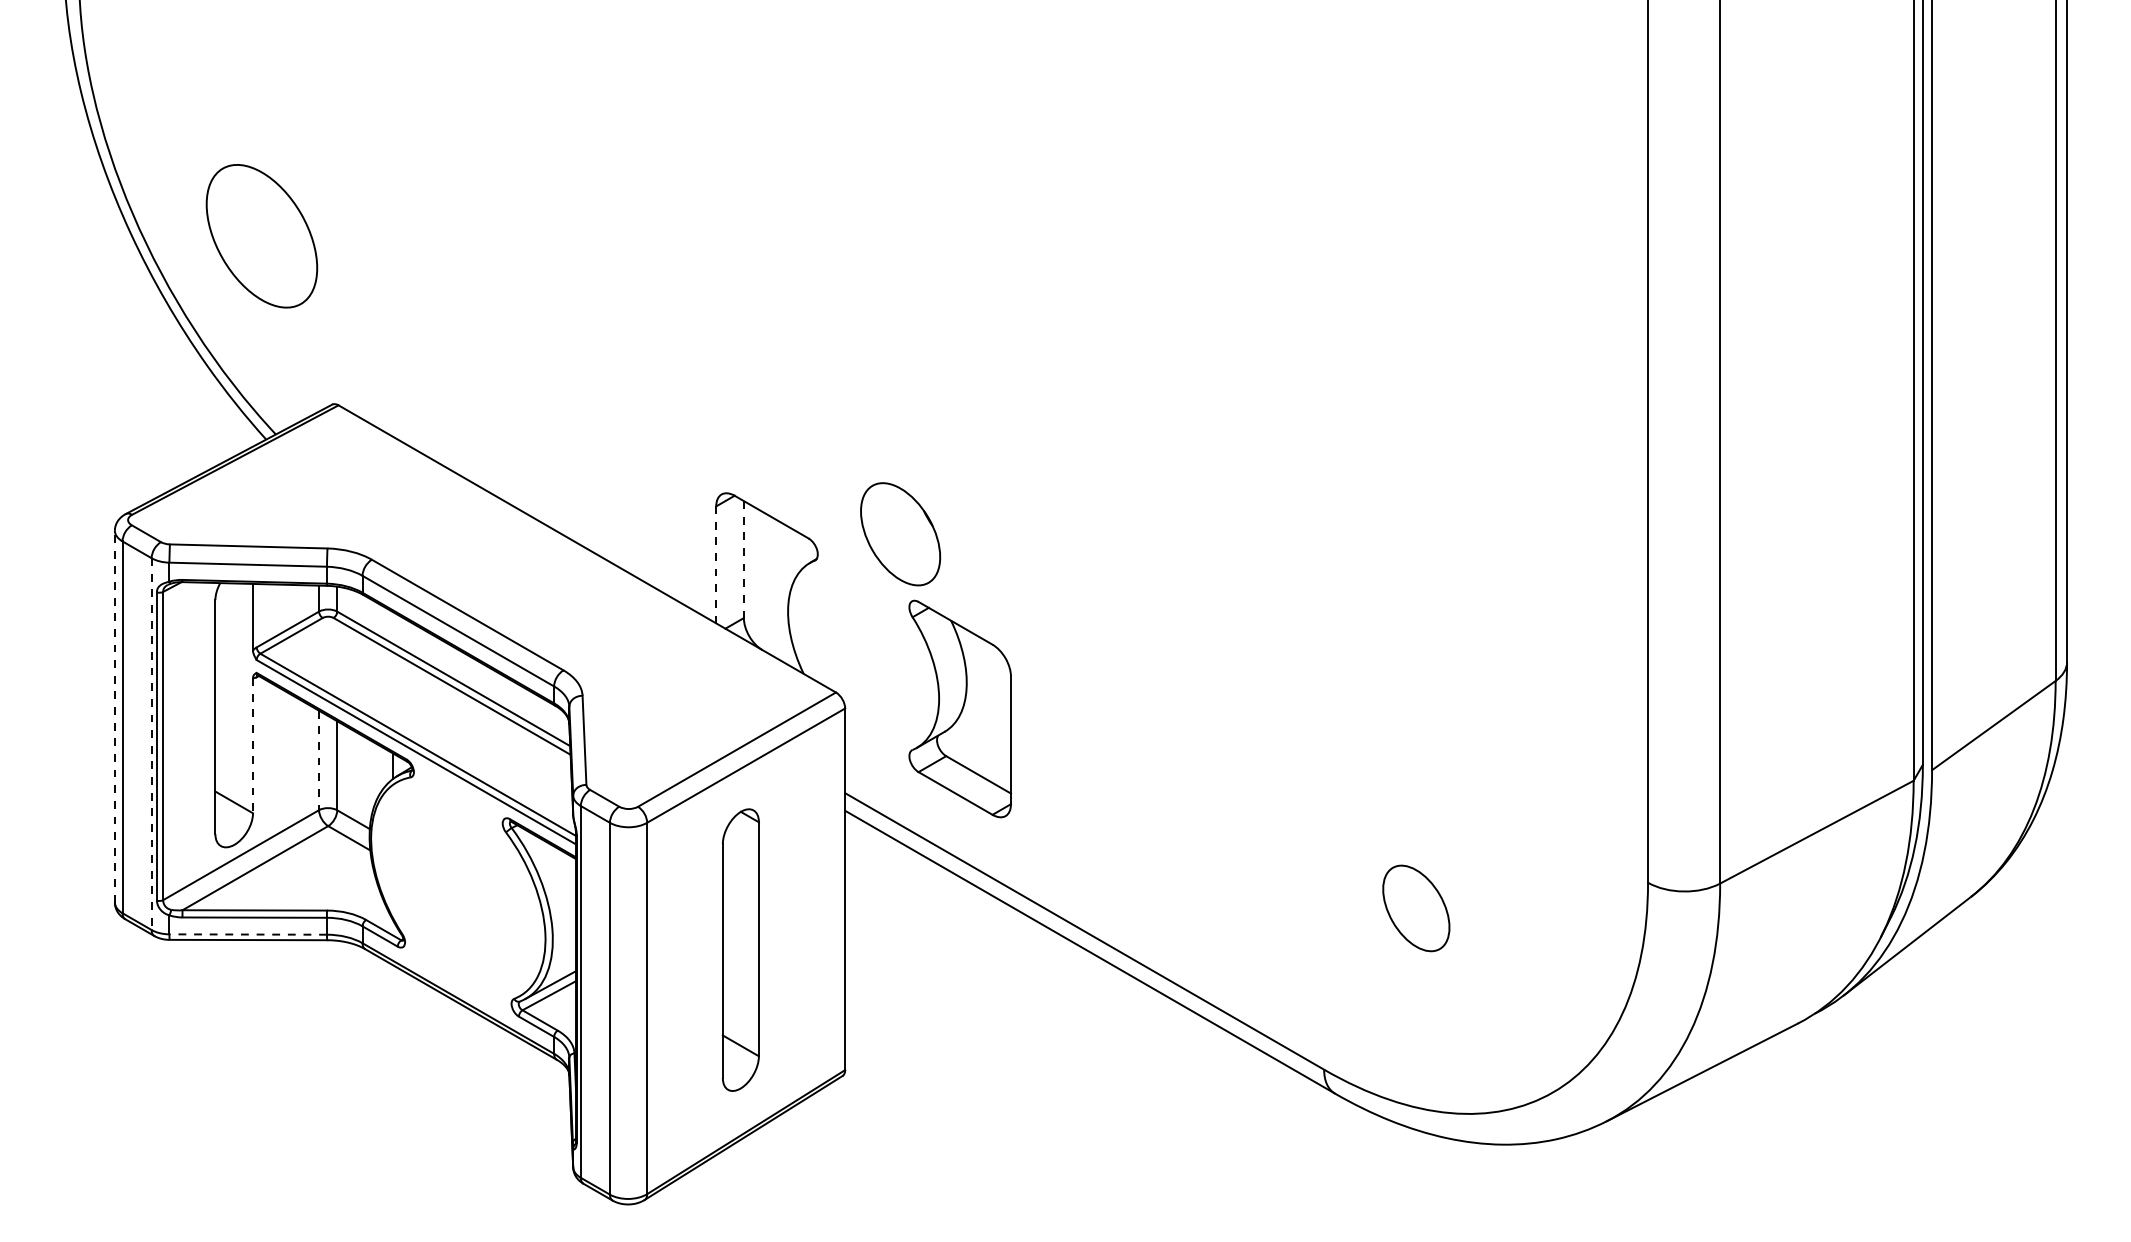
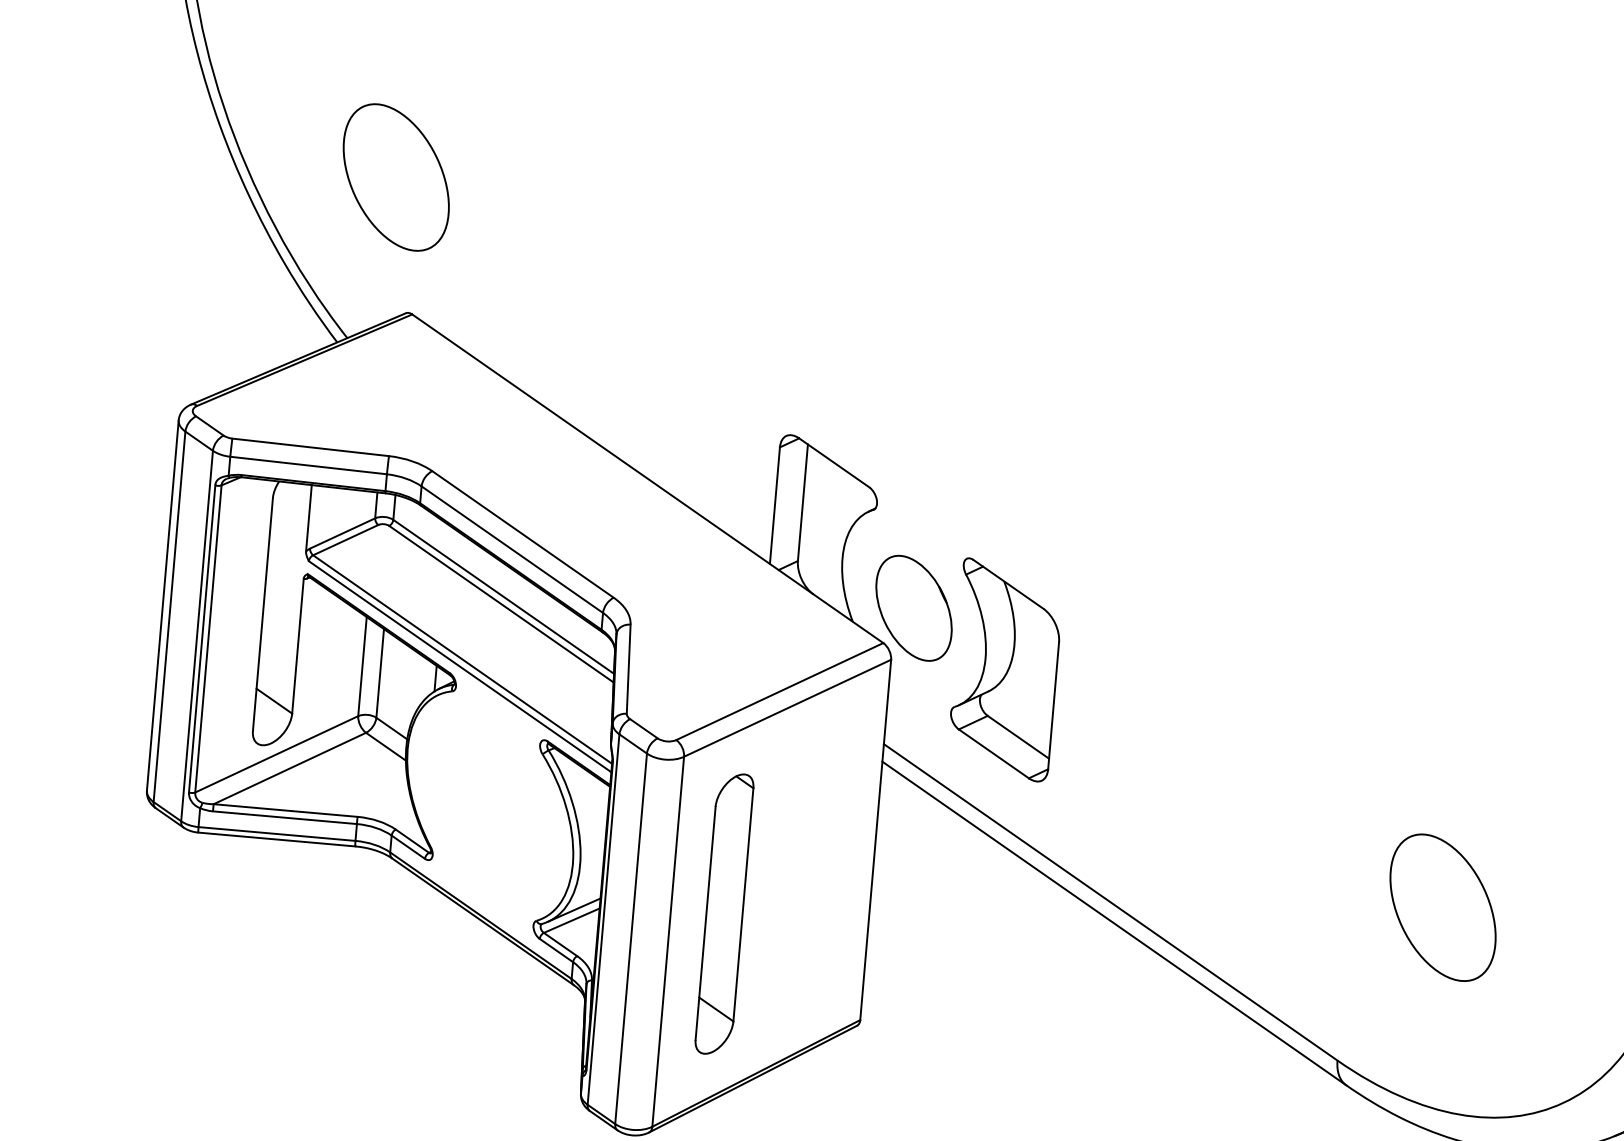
part: (261, 236) -> (395, 177), moved
part: (900, 534) -> (913, 608), moved
line: (743, 560) -> (802, 503), dashed -> solid
line: (716, 564) -> (775, 505), dashed -> solid
line: (114, 716) -> (162, 605), dashed -> solid
line: (151, 744) -> (196, 636), dashed -> solid
line: (253, 745) -> (298, 646), dashed -> solid
line: (319, 760) -> (362, 666), dashed -> solid
part: (1416, 908) -> (1443, 907), size x1.67
line: (248, 934) -> (277, 833), dashed -> solid
part: (740, 949) -> (724, 913), moved

